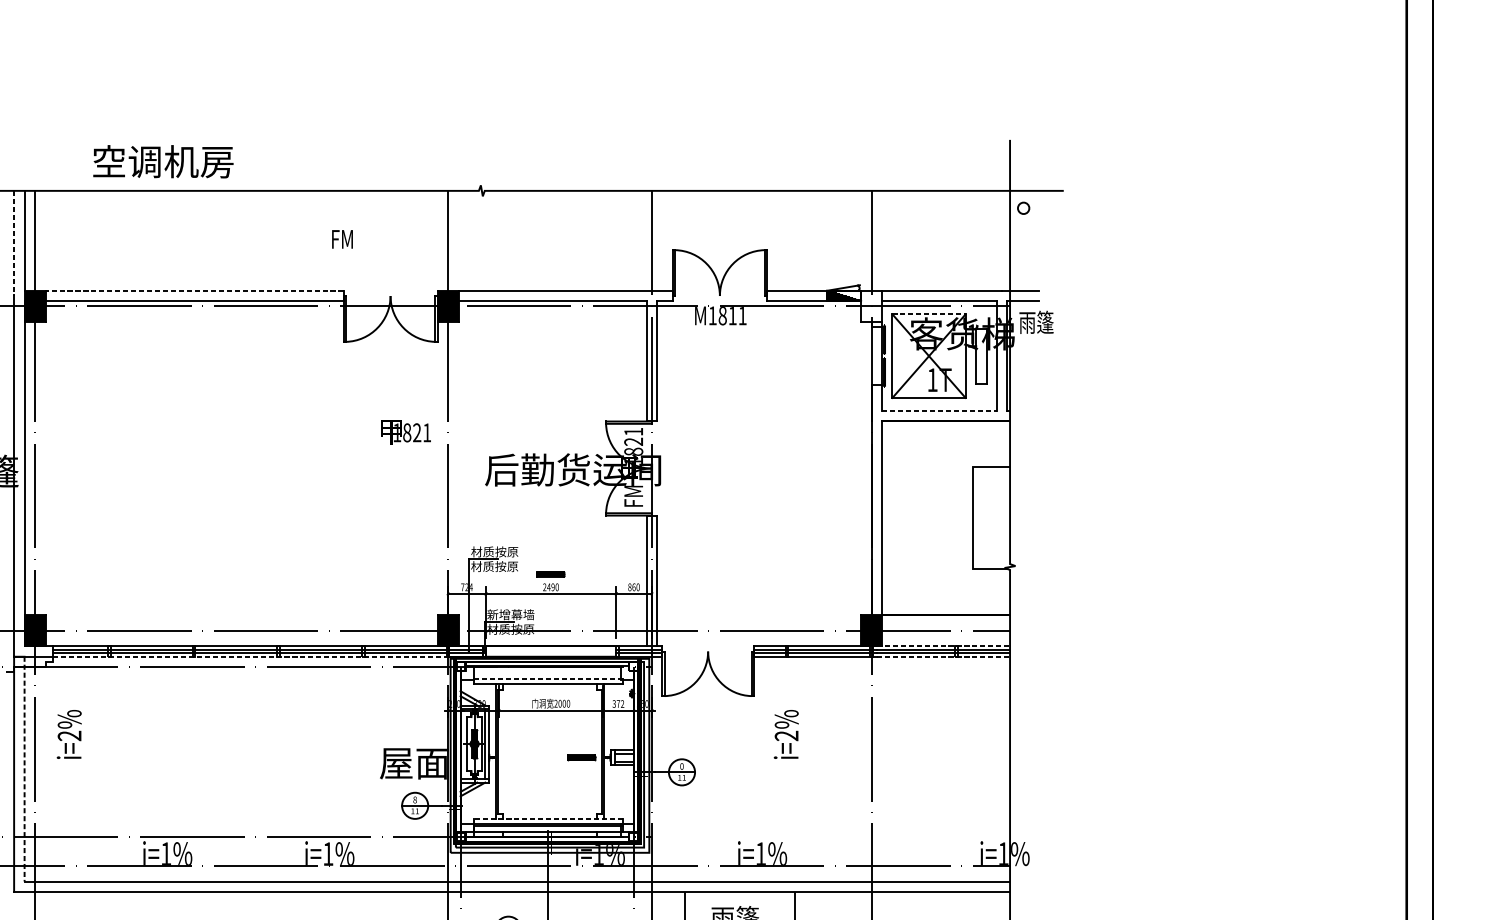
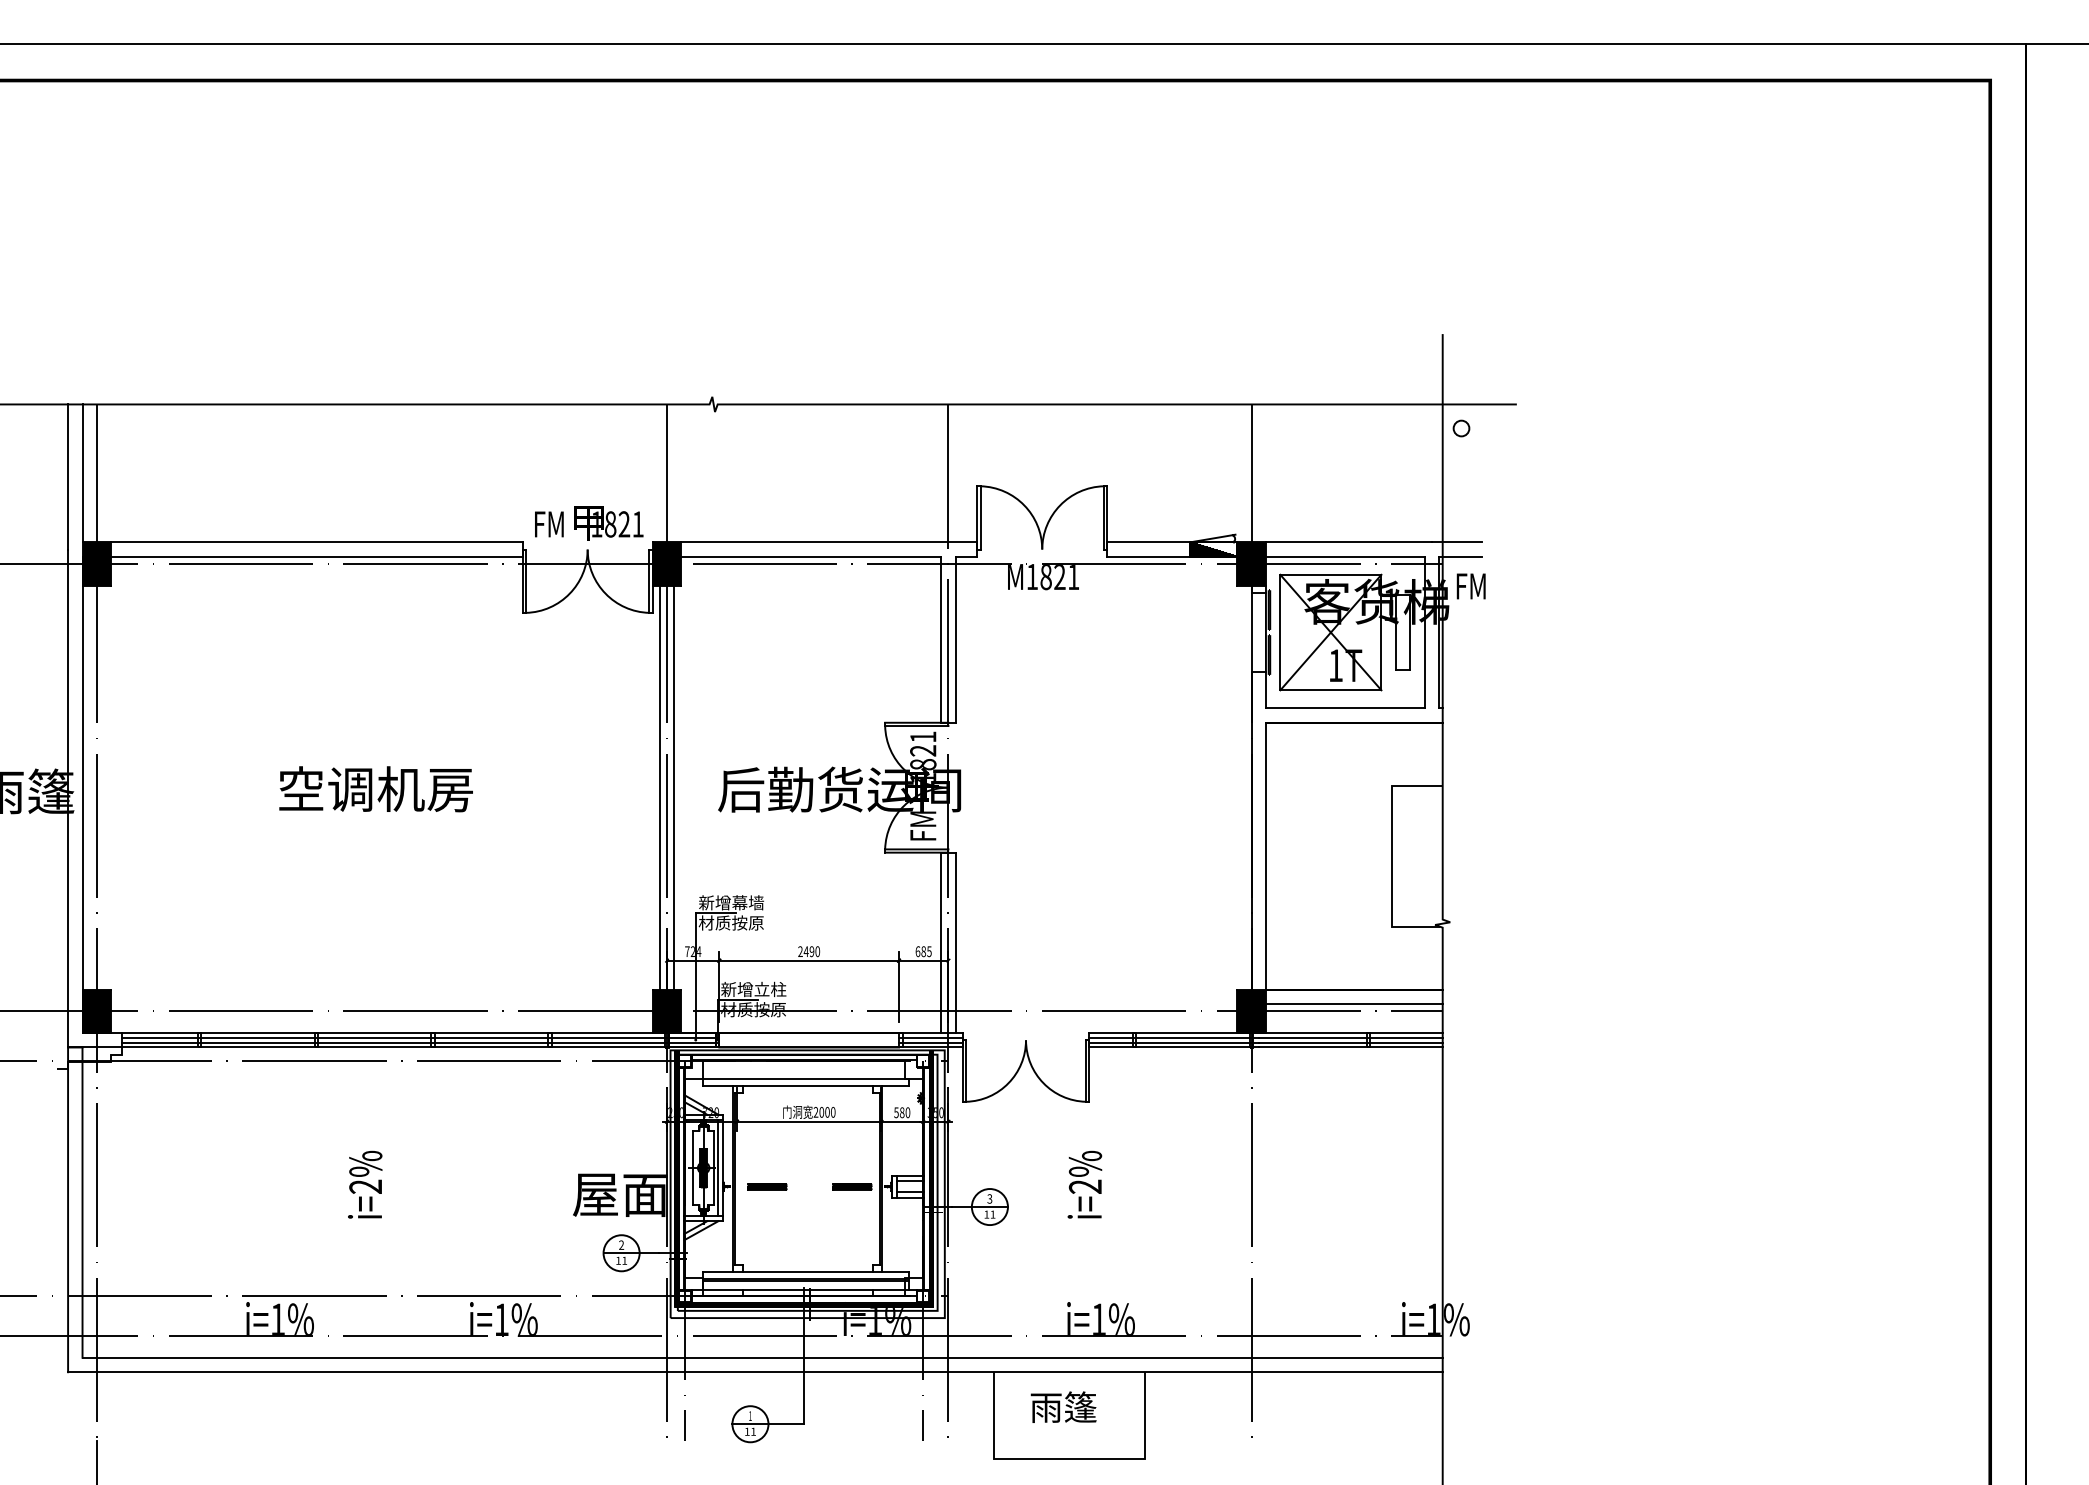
text: (162, 161) -> (375, 789), moved
text: (342, 239) -> (549, 524), moved
line: (14, 243) -> (68, 477), dashed -> solid
line: (194, 290) -> (317, 542), dashed -> solid
fill: (871, 306) -> (1251, 563), added
line: (928, 314) -> (1330, 574), dashed -> solid
text: (732, 316) -> (1059, 577), M1811 -> M1821
text: (1035, 322) -> (1478, 585), 雨篷 -> FM
line: (939, 411) -> (1345, 708), dashed -> solid
text: (405, 432) -> (608, 523), moved
line: (442, 468) -> (659, 787), added
line: (453, 468) -> (674, 787), added
text: (494, 551) -> (731, 902), 材质按原 -> 新增幕墙
part: (550, 574) -> (767, 1186), moved
text: (633, 587) -> (923, 951), 860 -> 685
text: (523, 614) -> (770, 989), 新增幕墙 -> 新增立柱
line: (945, 625) -> (1353, 1004), added
line: (943, 646) -> (1350, 1033), dashed -> solid
line: (251, 656) -> (395, 1047), dashed -> solid
line: (943, 656) -> (1350, 1047), dashed -> solid
line: (548, 679) -> (805, 1078), dashed -> solid
text: (618, 703) -> (902, 1112), 372 -> 580
text: (69, 734) -> (365, 1184), moved
text: (786, 734) -> (1084, 1184), moved
text: (681, 766) -> (989, 1198), 0 -> 3
line: (24, 769) -> (82, 1203), dashed -> solid
text: (415, 799) -> (621, 1244), 8 -> 2
line: (548, 819) -> (805, 1271), dashed -> solid

